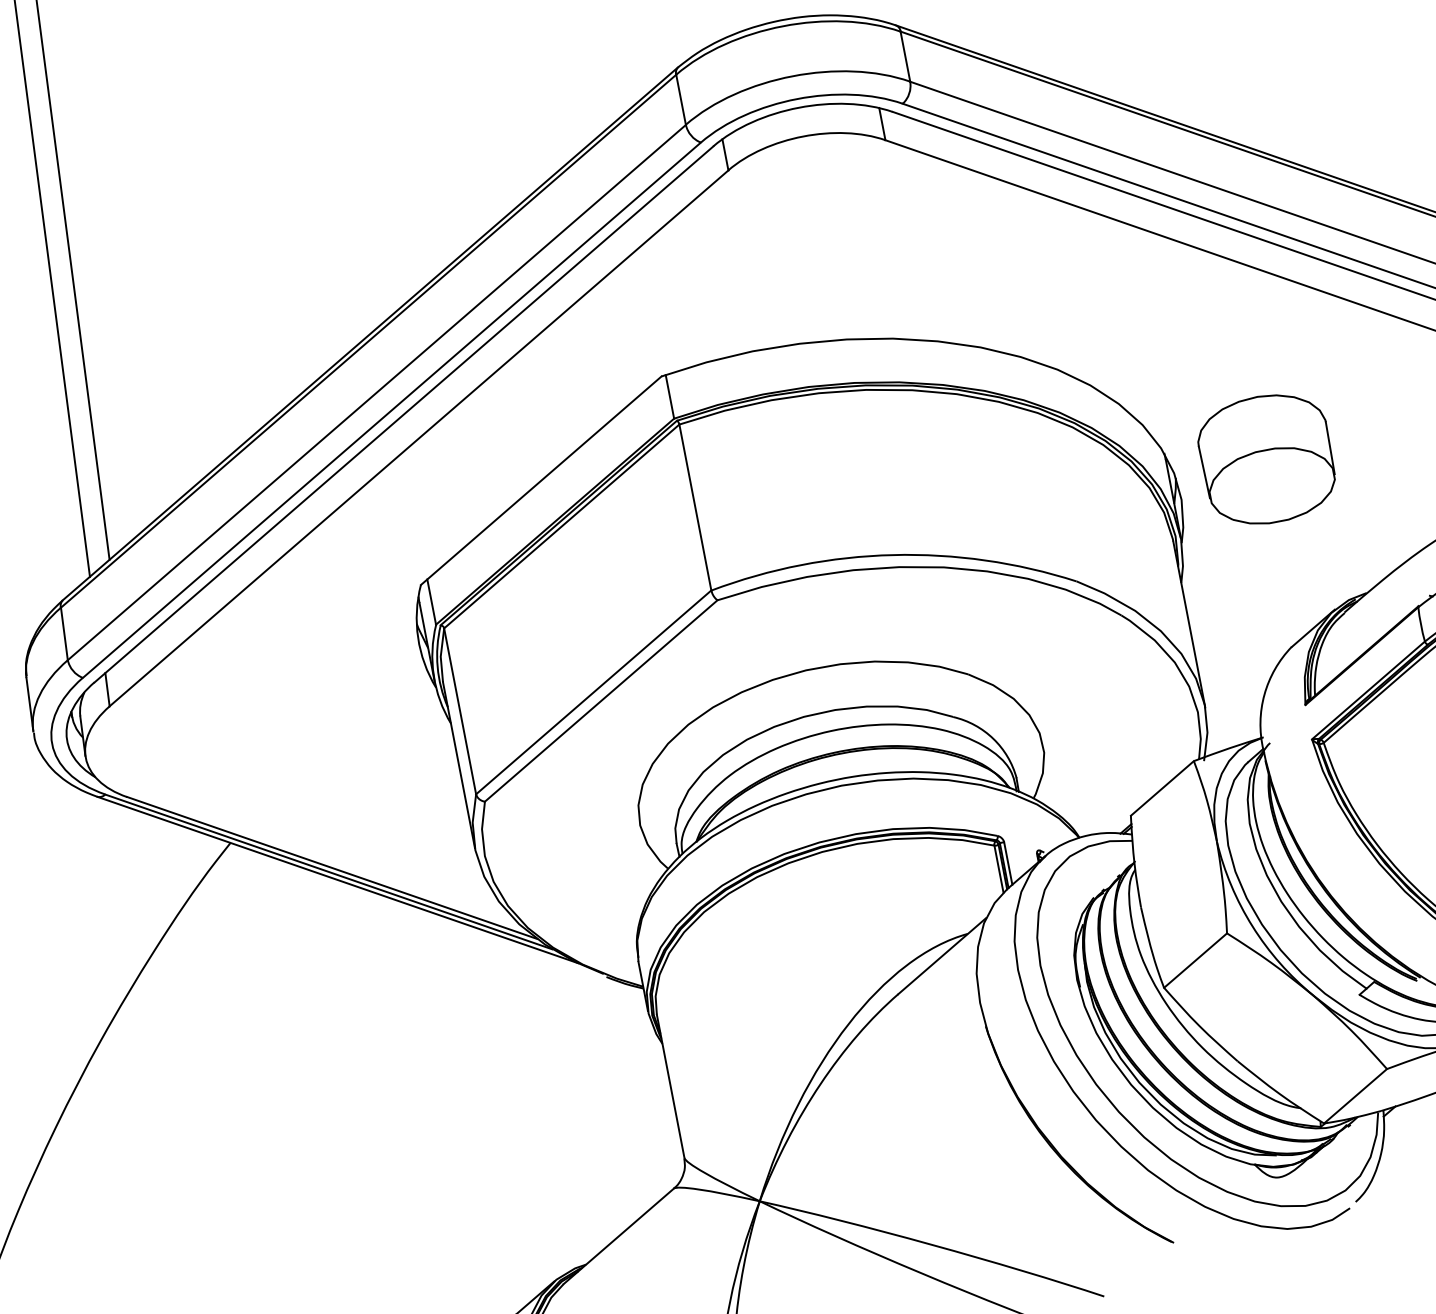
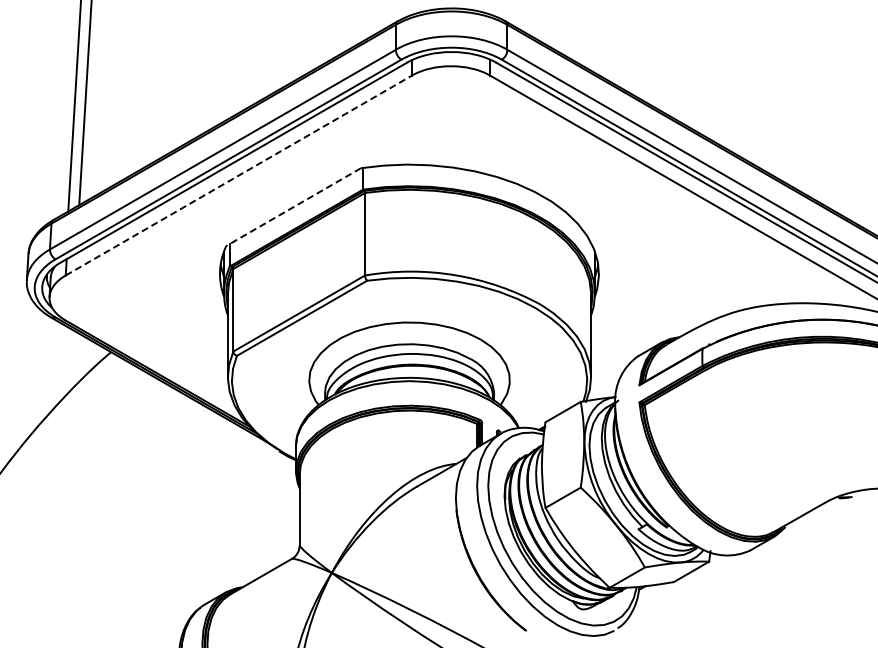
line: (418, 438) -> (238, 175), solid -> dashed
part: (1266, 458) -> (643, 263), removed
line: (541, 481) -> (293, 207), solid -> dashed

